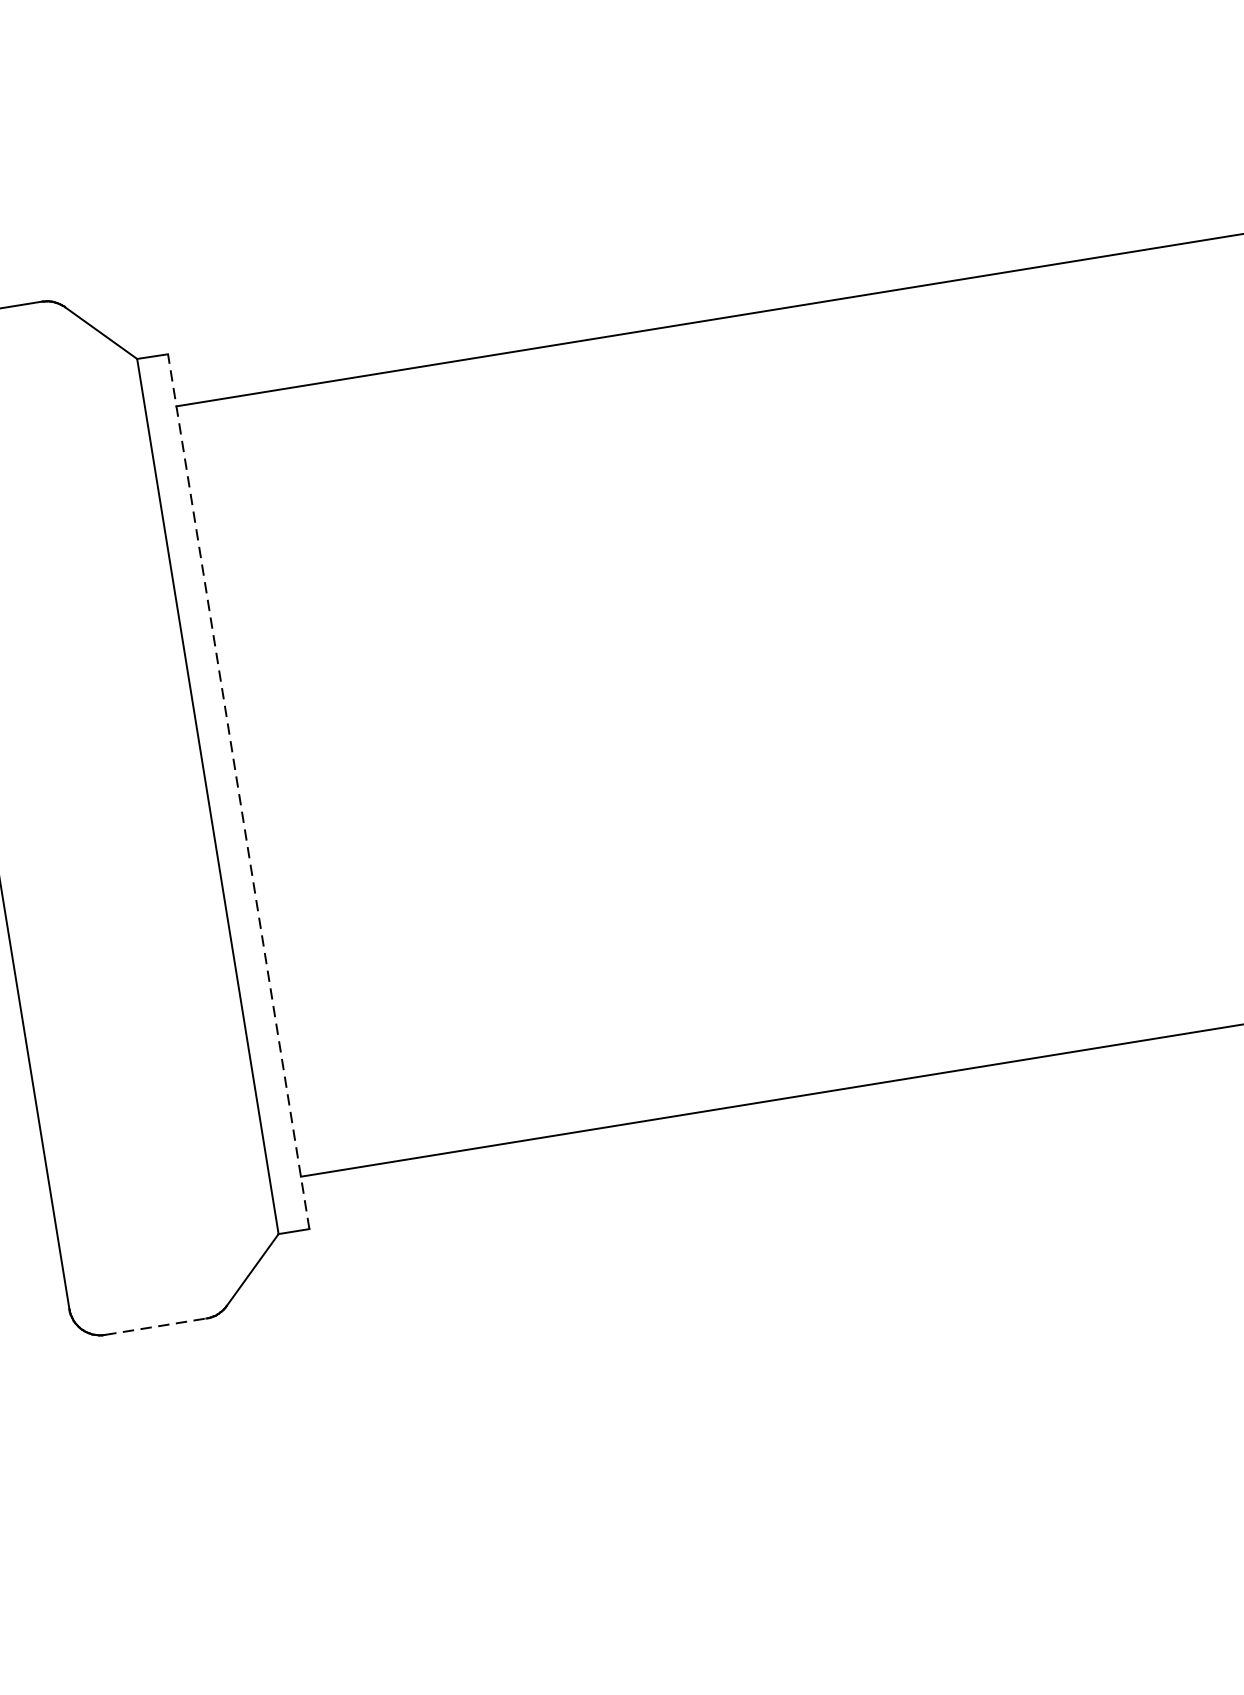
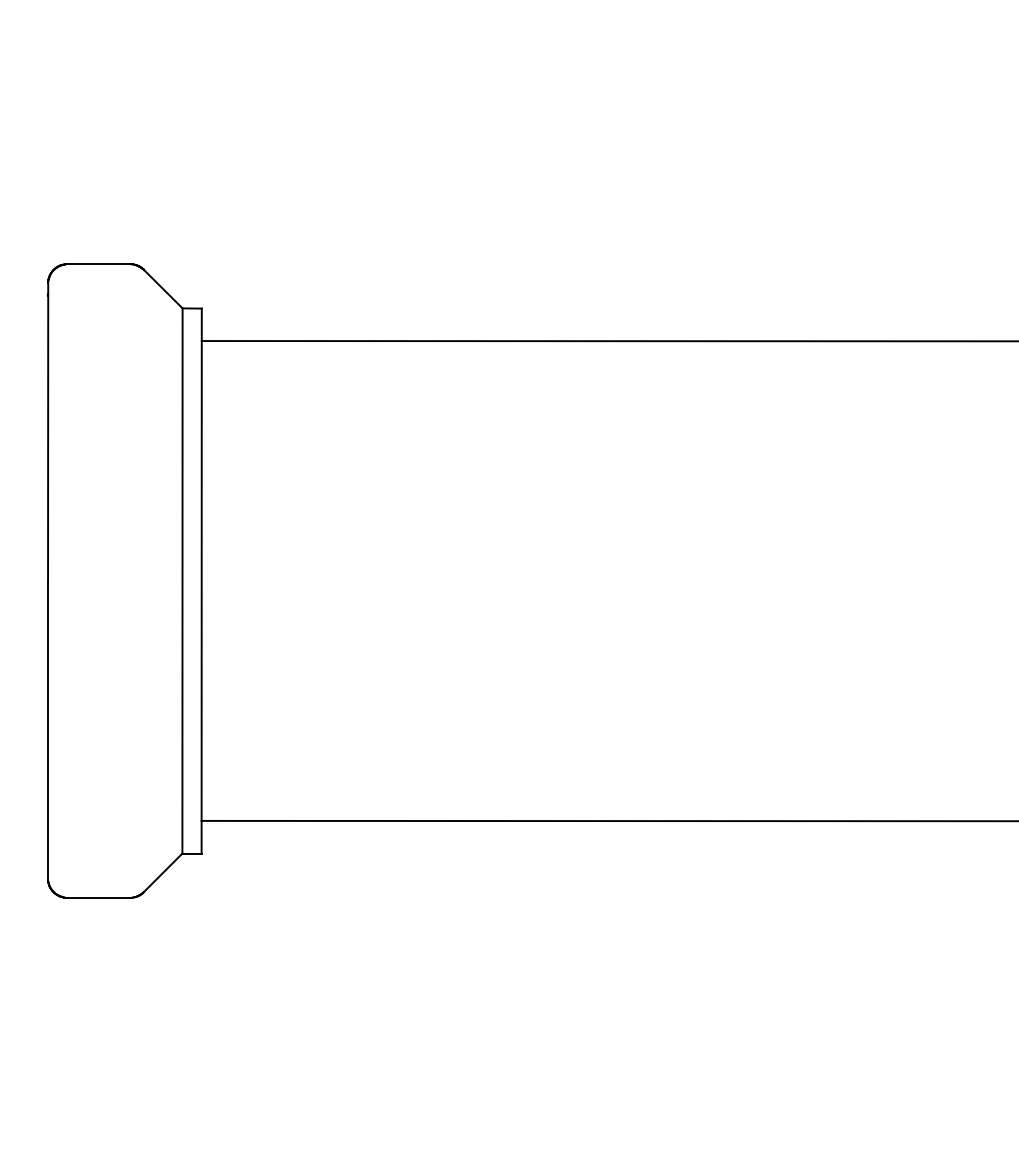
line: (238, 790) -> (201, 580), dashed -> solid
line: (156, 1326) -> (99, 897), dashed -> solid

